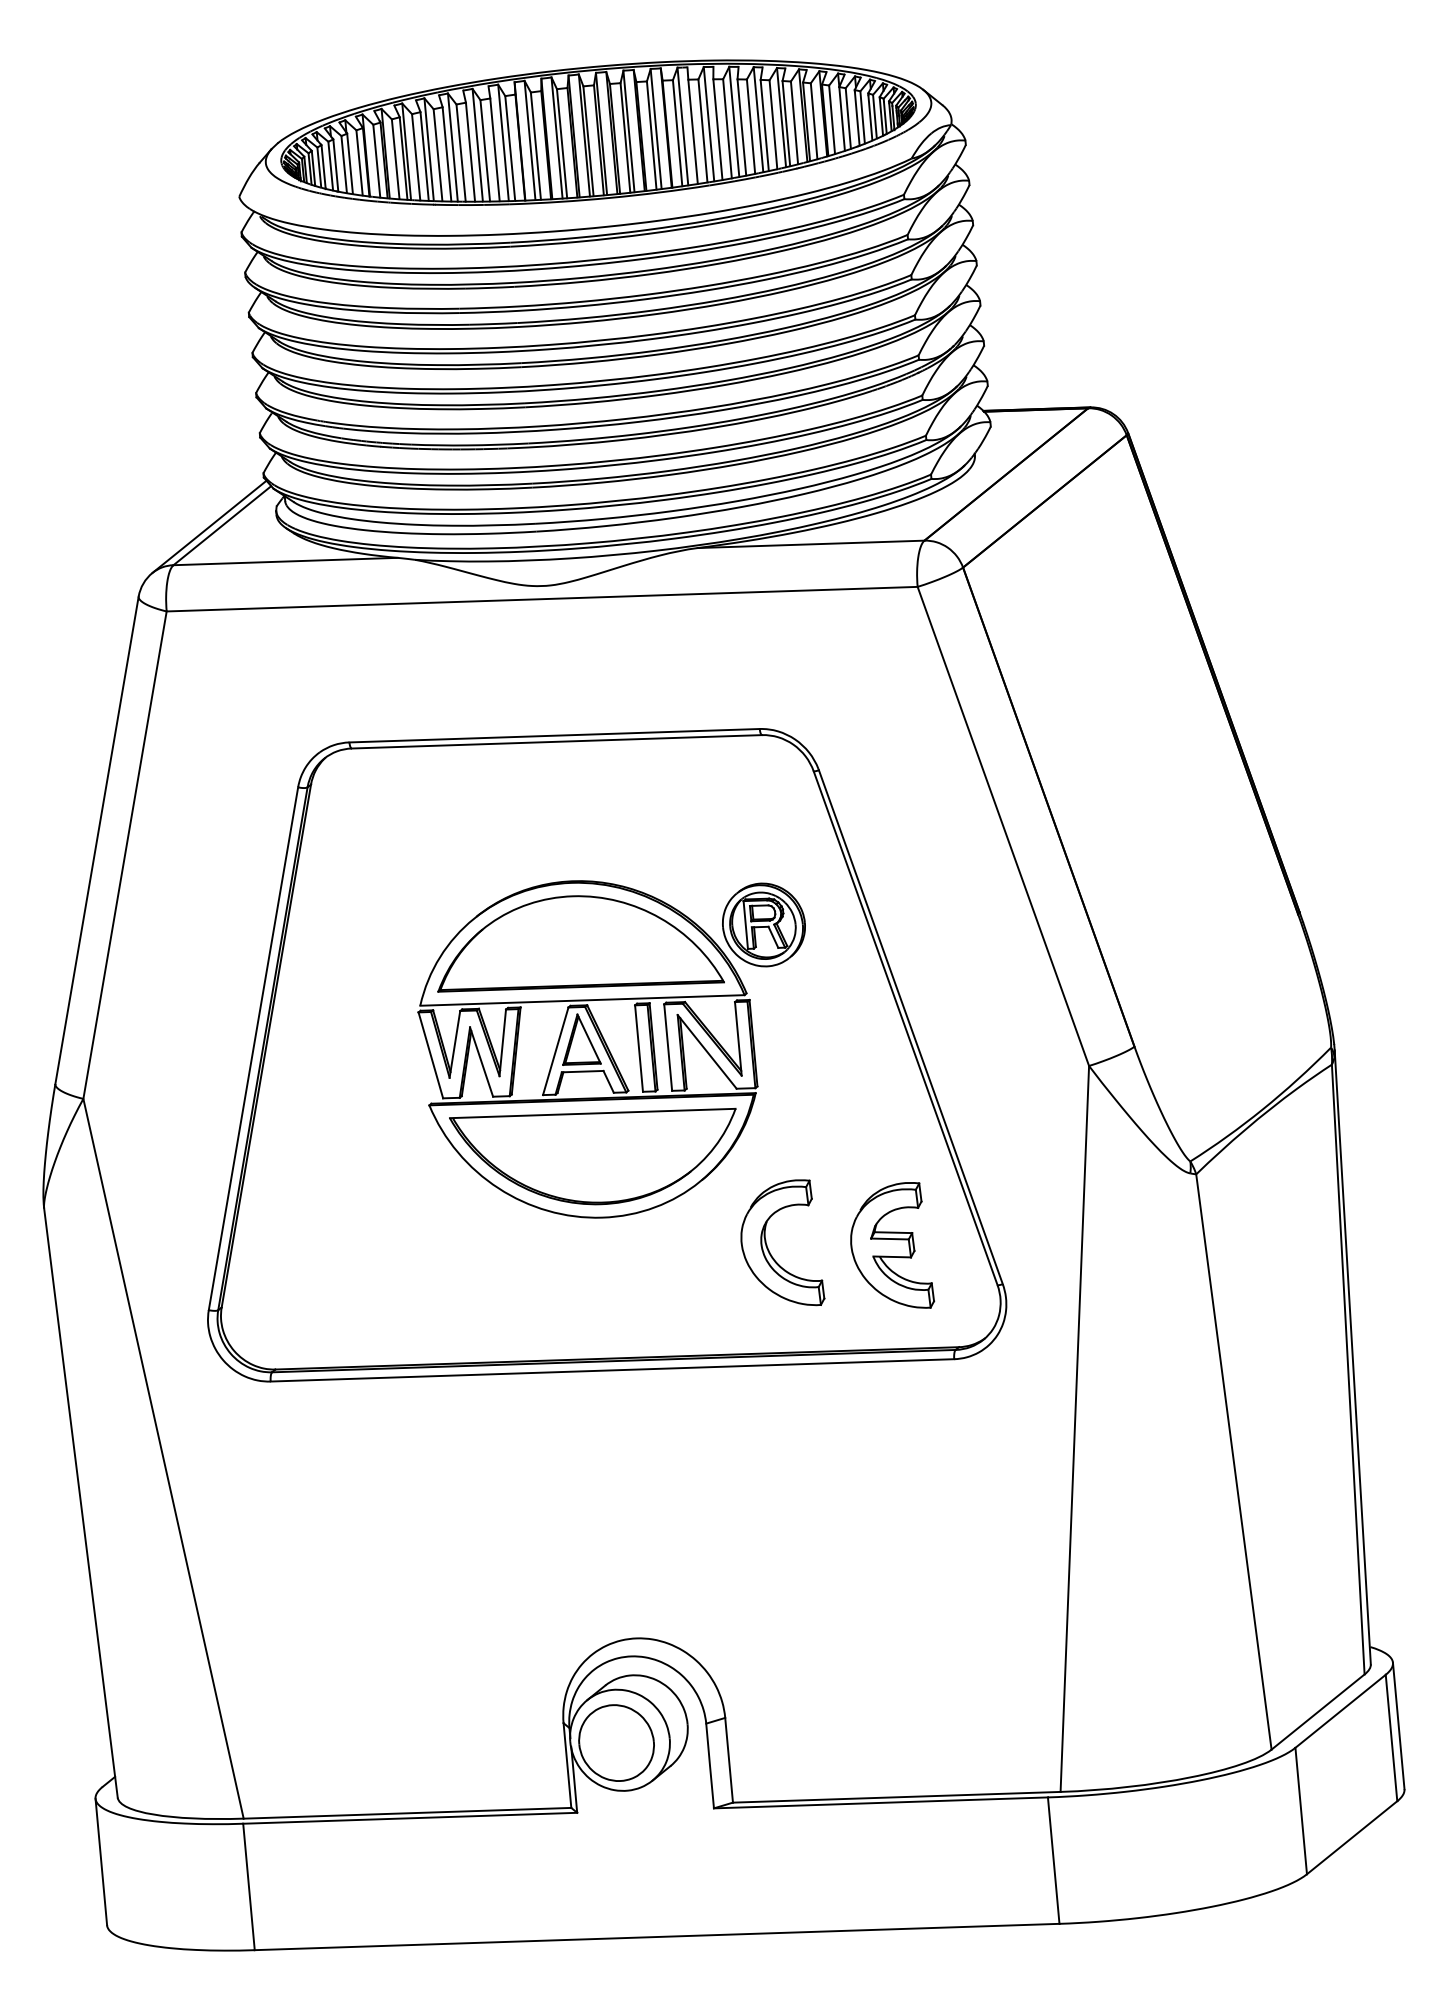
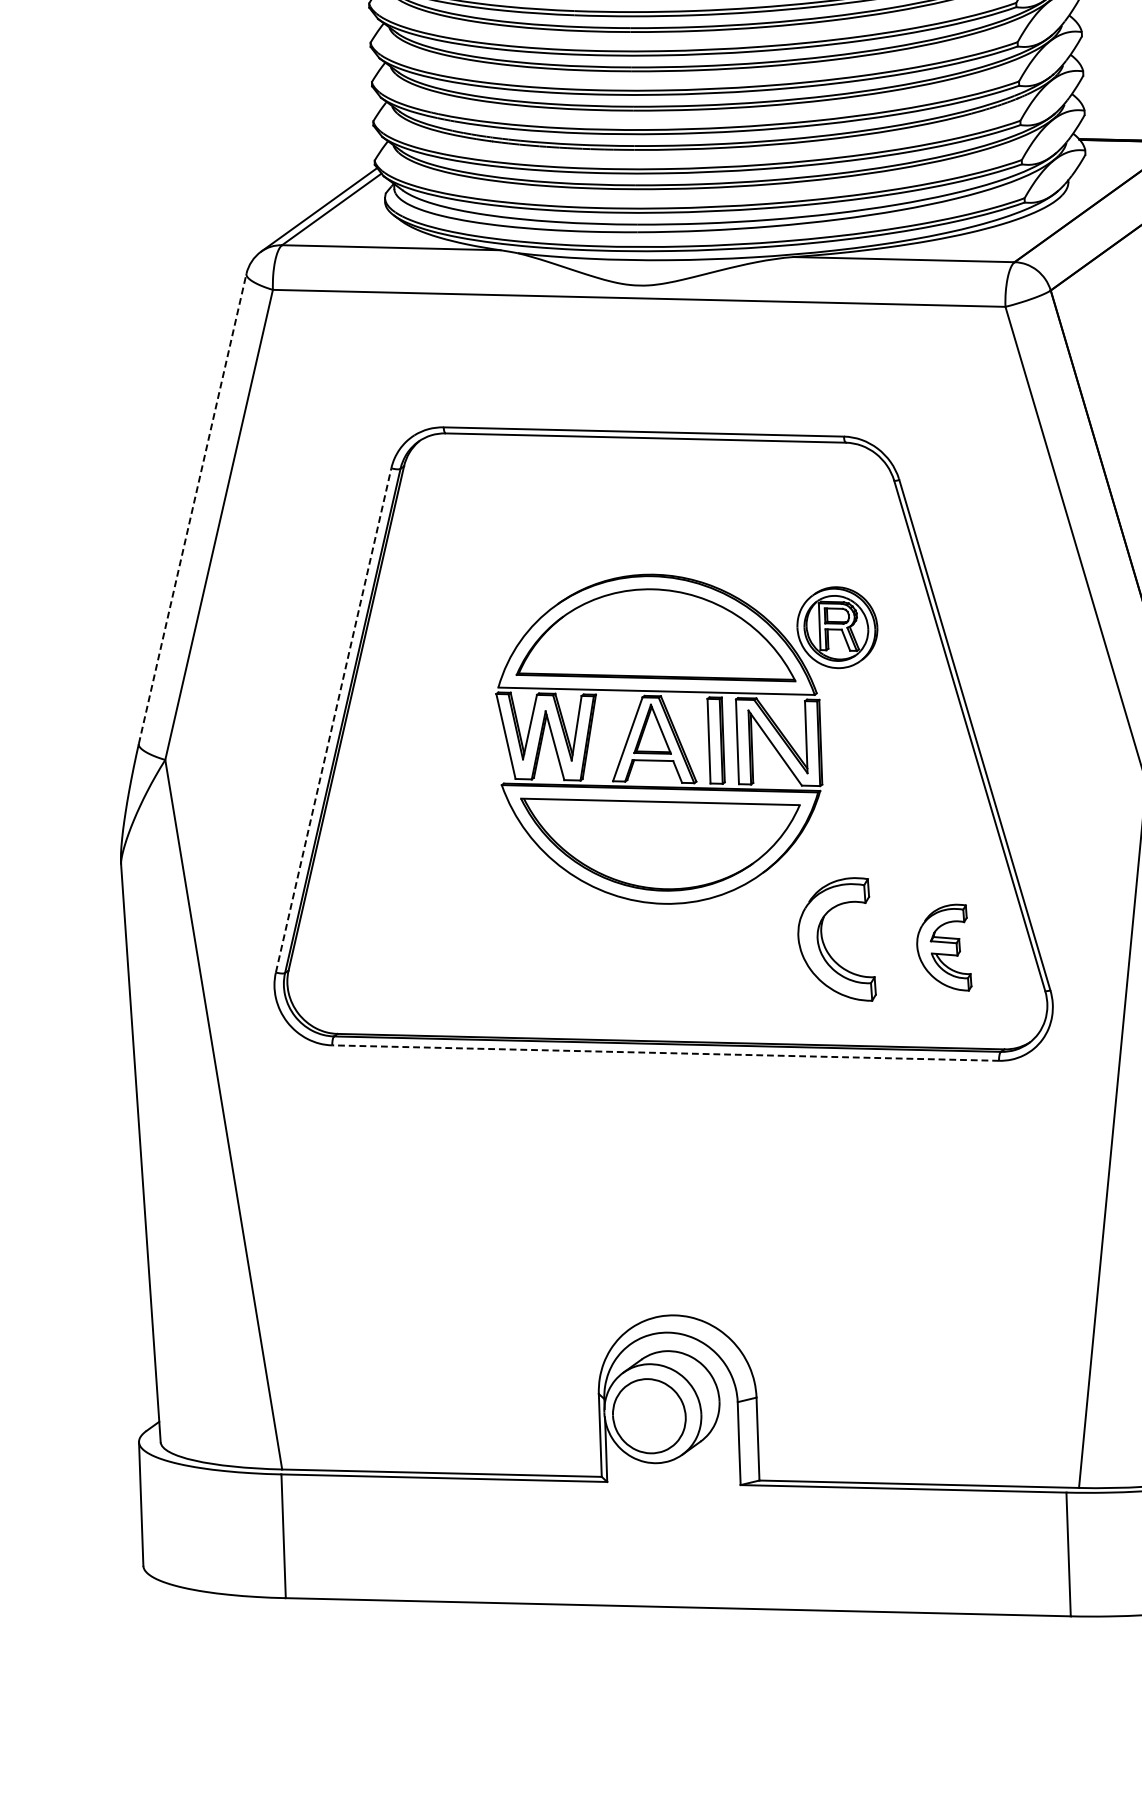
line: (97, 839) -> (193, 508), solid -> dashed
line: (253, 1048) -> (333, 720), solid -> dashed
part: (892, 1245) -> (945, 946), size x0.7
line: (612, 1370) -> (665, 1053), solid -> dashed

